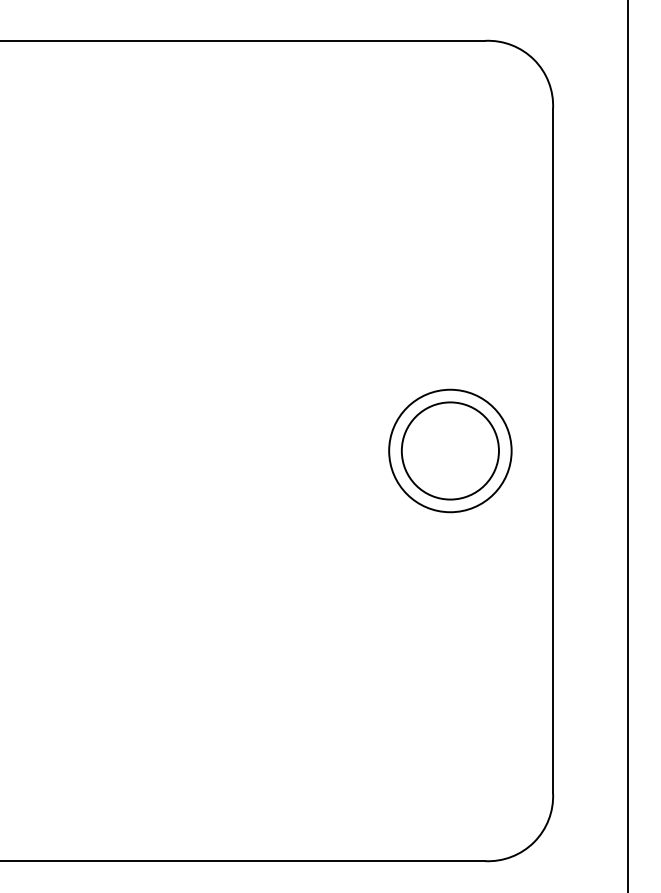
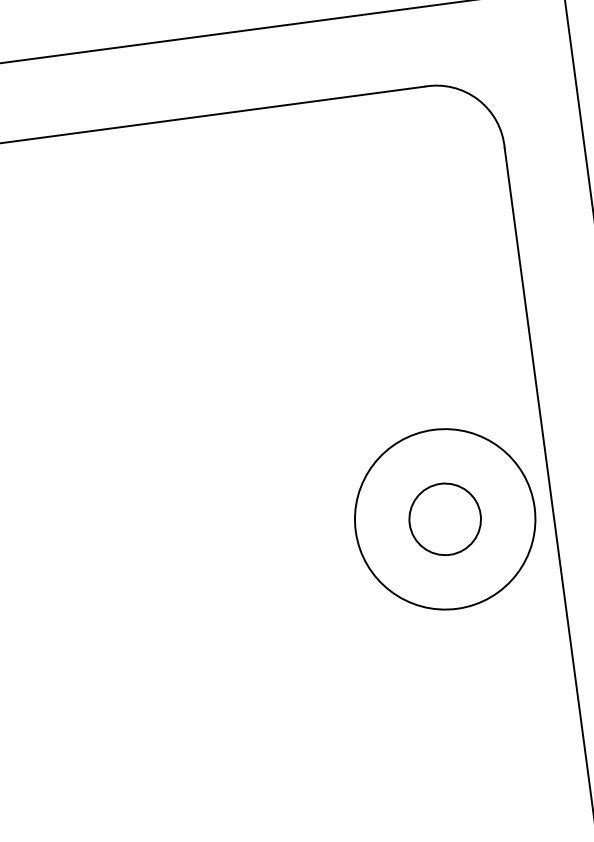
circle: (449, 450) -> (444, 518), size x0.7
circle: (450, 450) -> (445, 518), size x1.4

